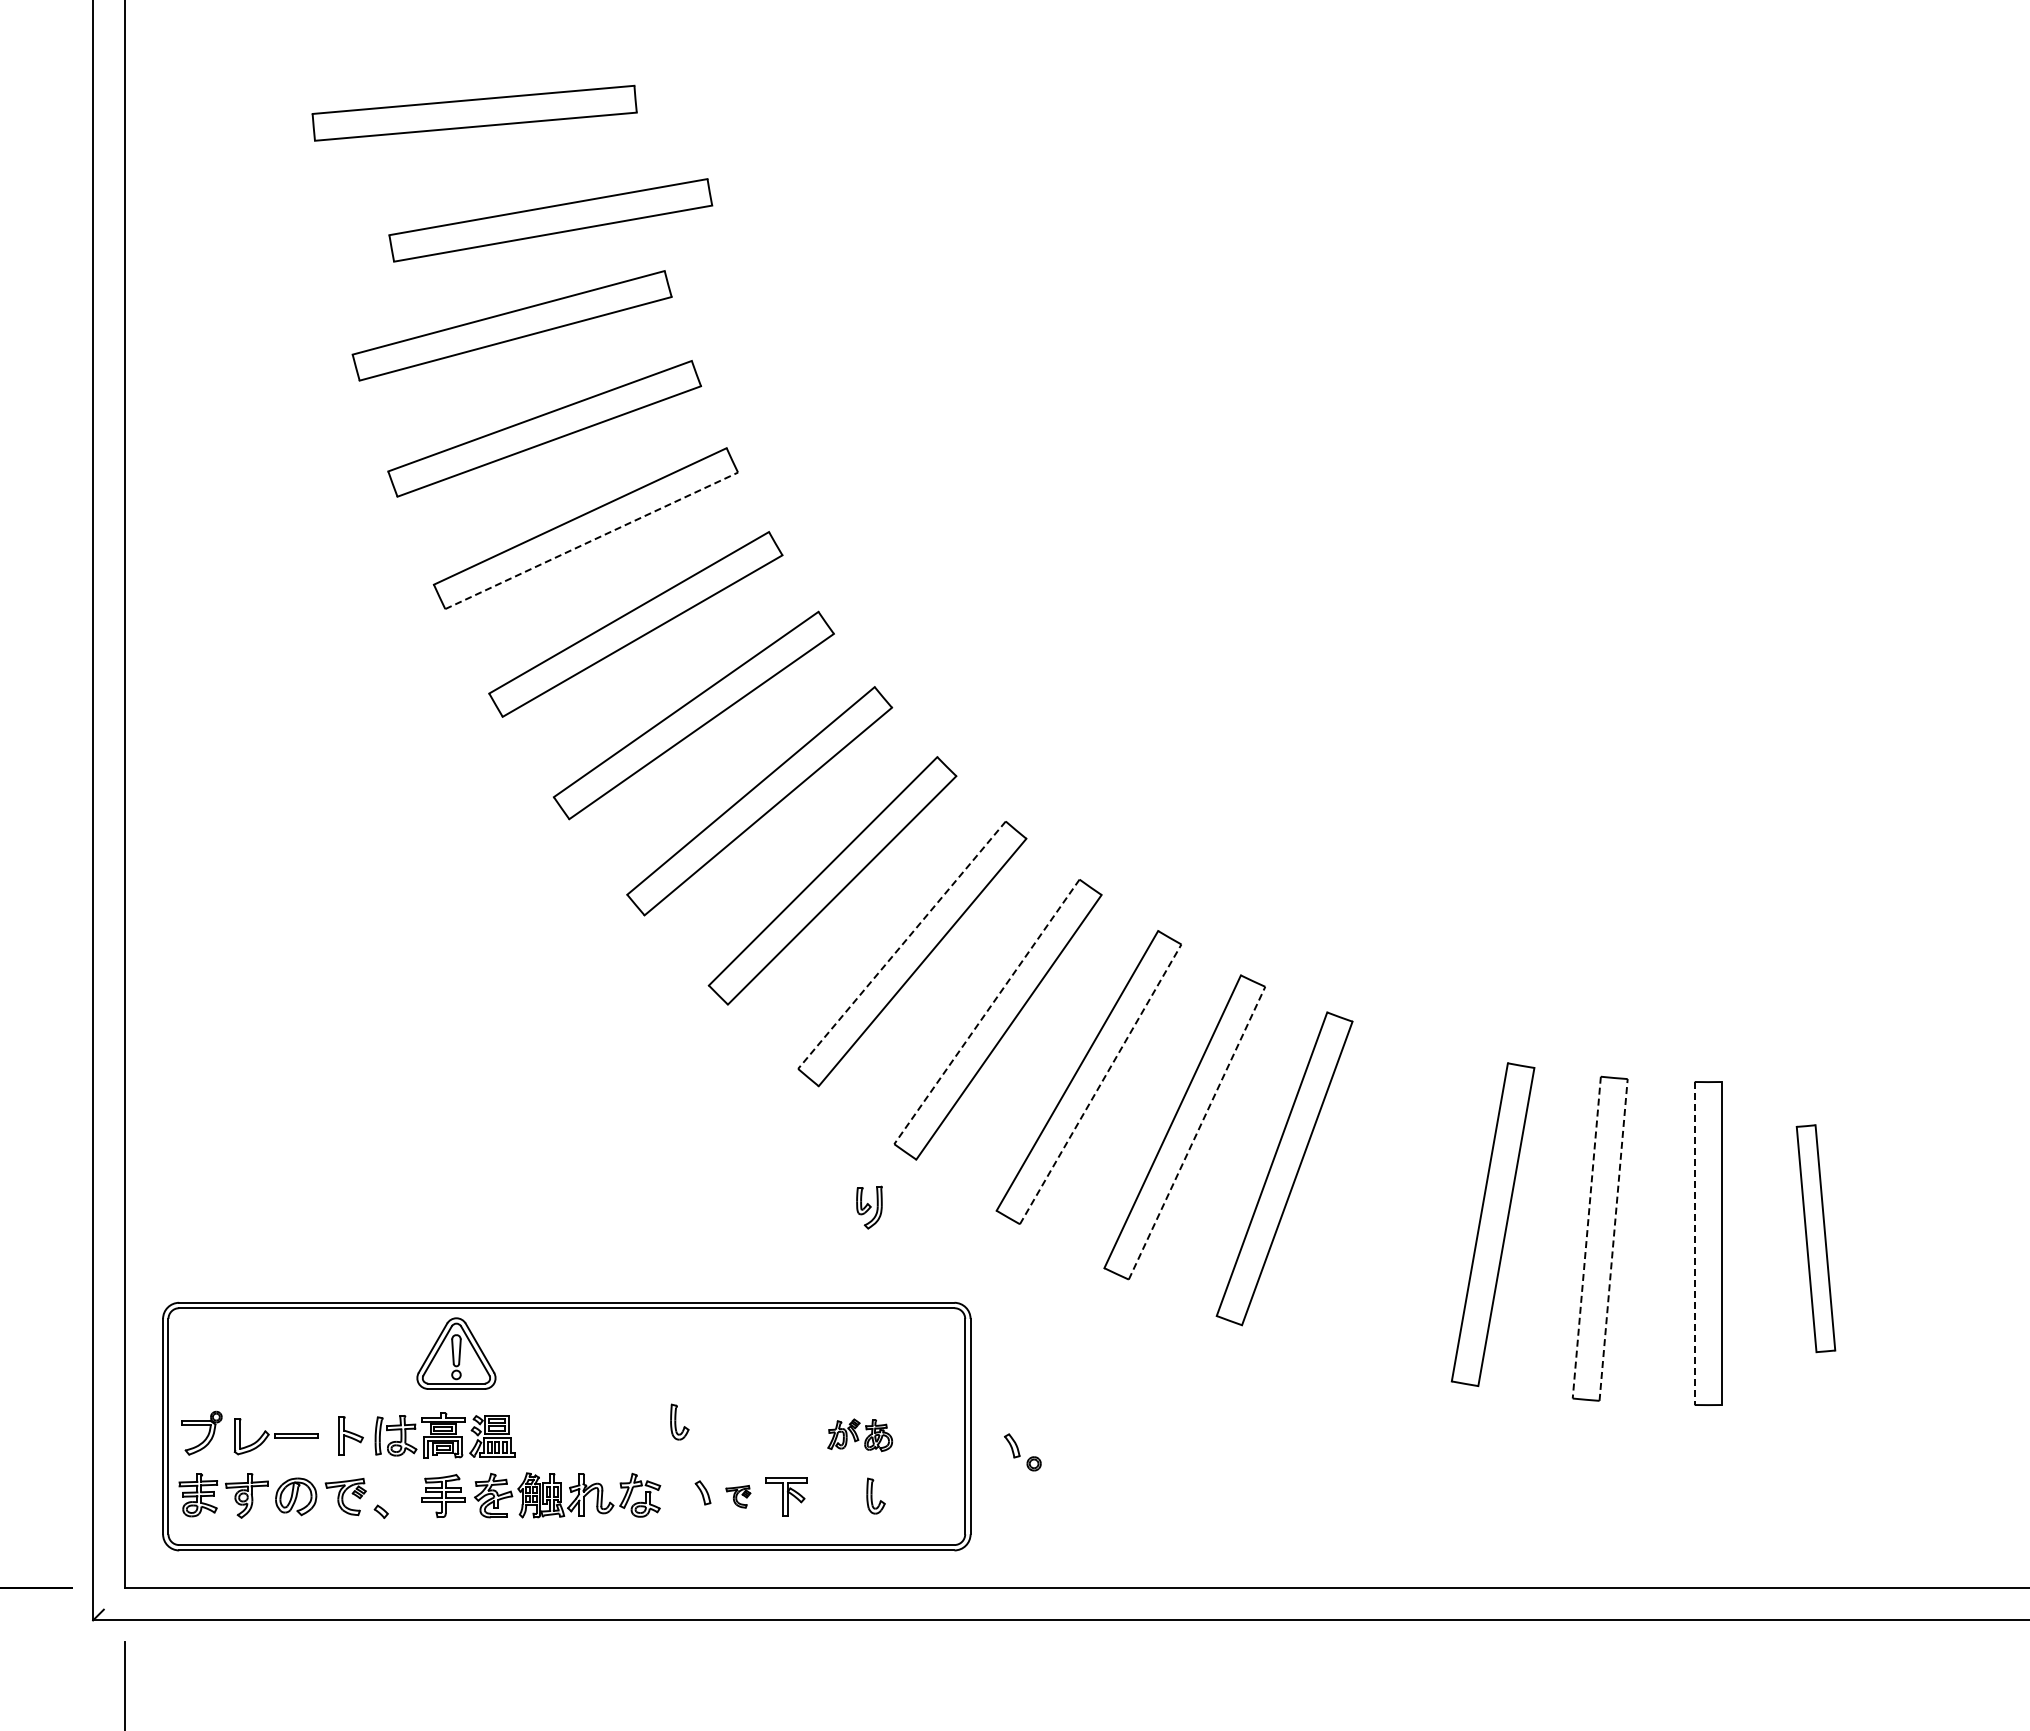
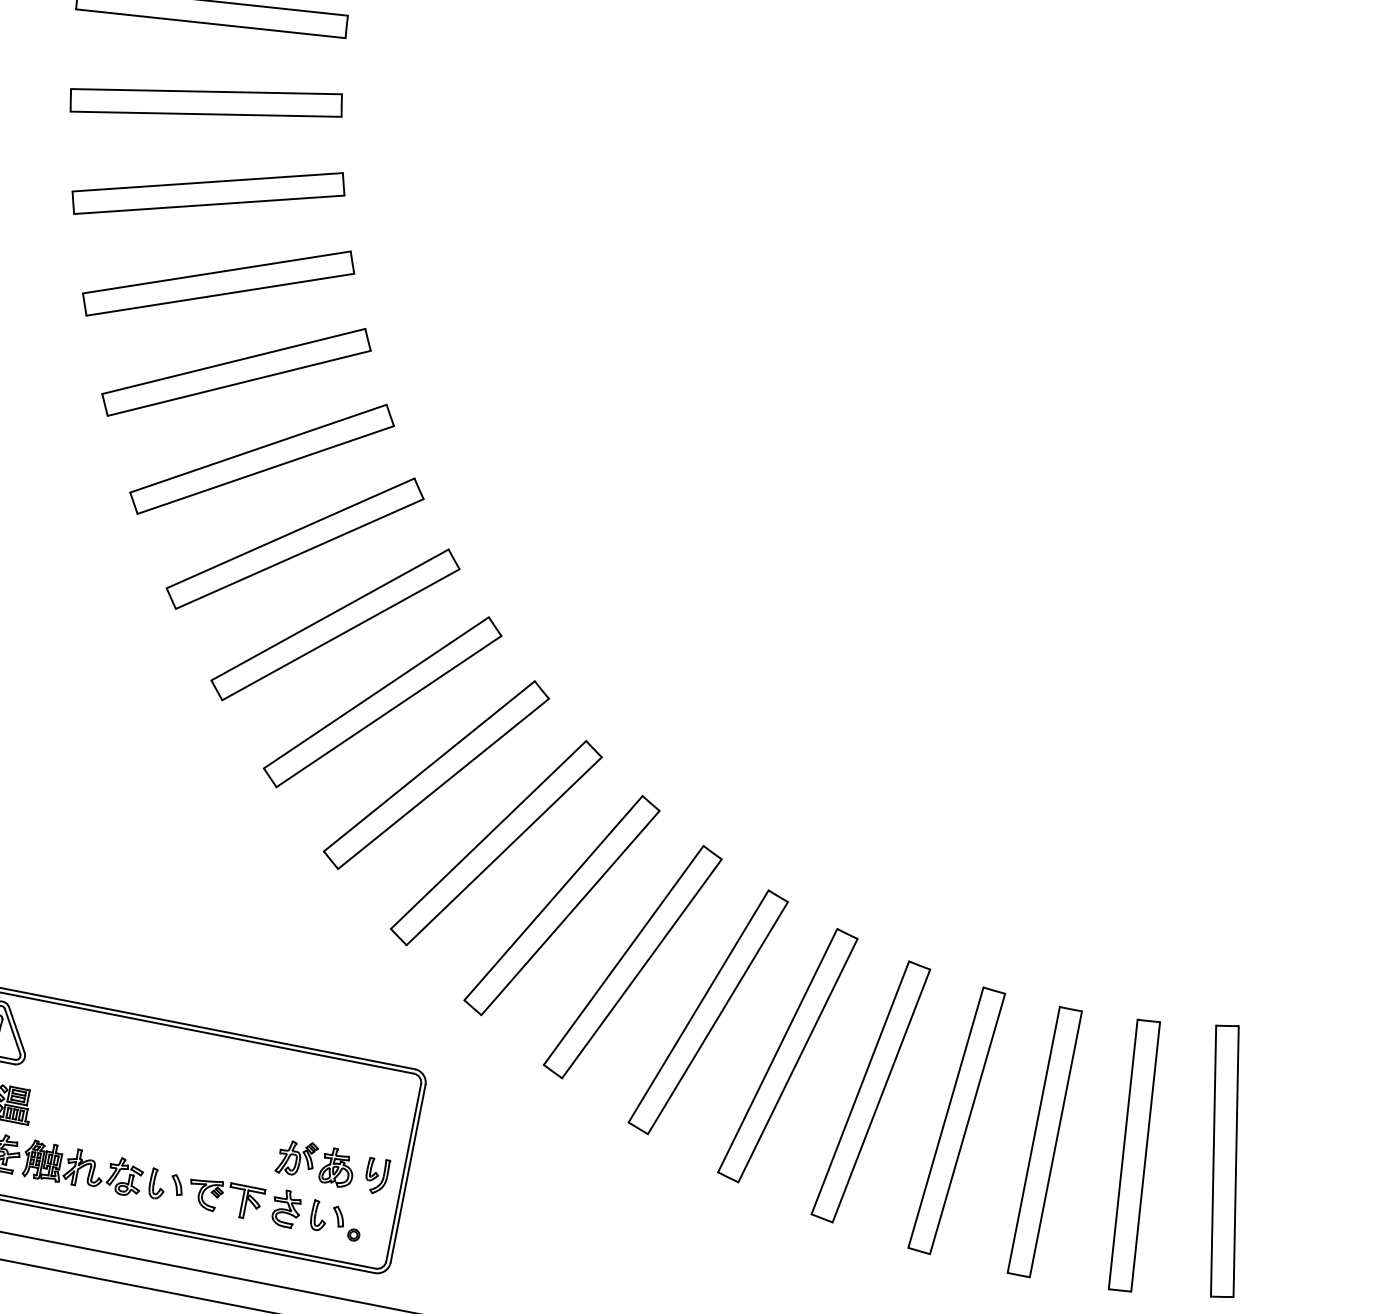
part: (550, 220) -> (206, 103), moved
line: (591, 540) -> (239, 383), dashed -> solid
line: (901, 945) -> (428, 766), dashed -> solid
line: (986, 1011) -> (488, 834), dashed -> solid
line: (1100, 1084) -> (570, 913), dashed -> solid
line: (1197, 1133) -> (642, 969), dashed -> solid
part: (1387, 1200) -> (787, 1054), added
part: (869, 1207) -> (376, 1176), moved
part: (1922, 1224) -> (1224, 1161), added
line: (1586, 1237) -> (945, 1117), dashed -> solid
part: (1815, 1238) -> (1134, 1155), size x1.43
line: (1613, 1239) -> (967, 1123), dashed -> solid
line: (1694, 1243) -> (1033, 1139), dashed -> solid
part: (679, 1421) -> (157, 1183), moved
part: (859, 1434) -> (315, 1162), size x1.43
part: (1022, 1452) -> (346, 1223), moved
part: (836, 1495) -> (286, 1208), added
part: (738, 1496) -> (205, 1193), size x1.67

